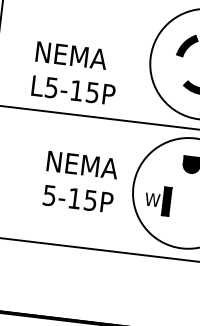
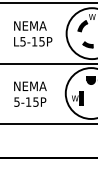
text: (76, 72) -> (33, 33), moved
text: (81, 180) -> (30, 93), moved

